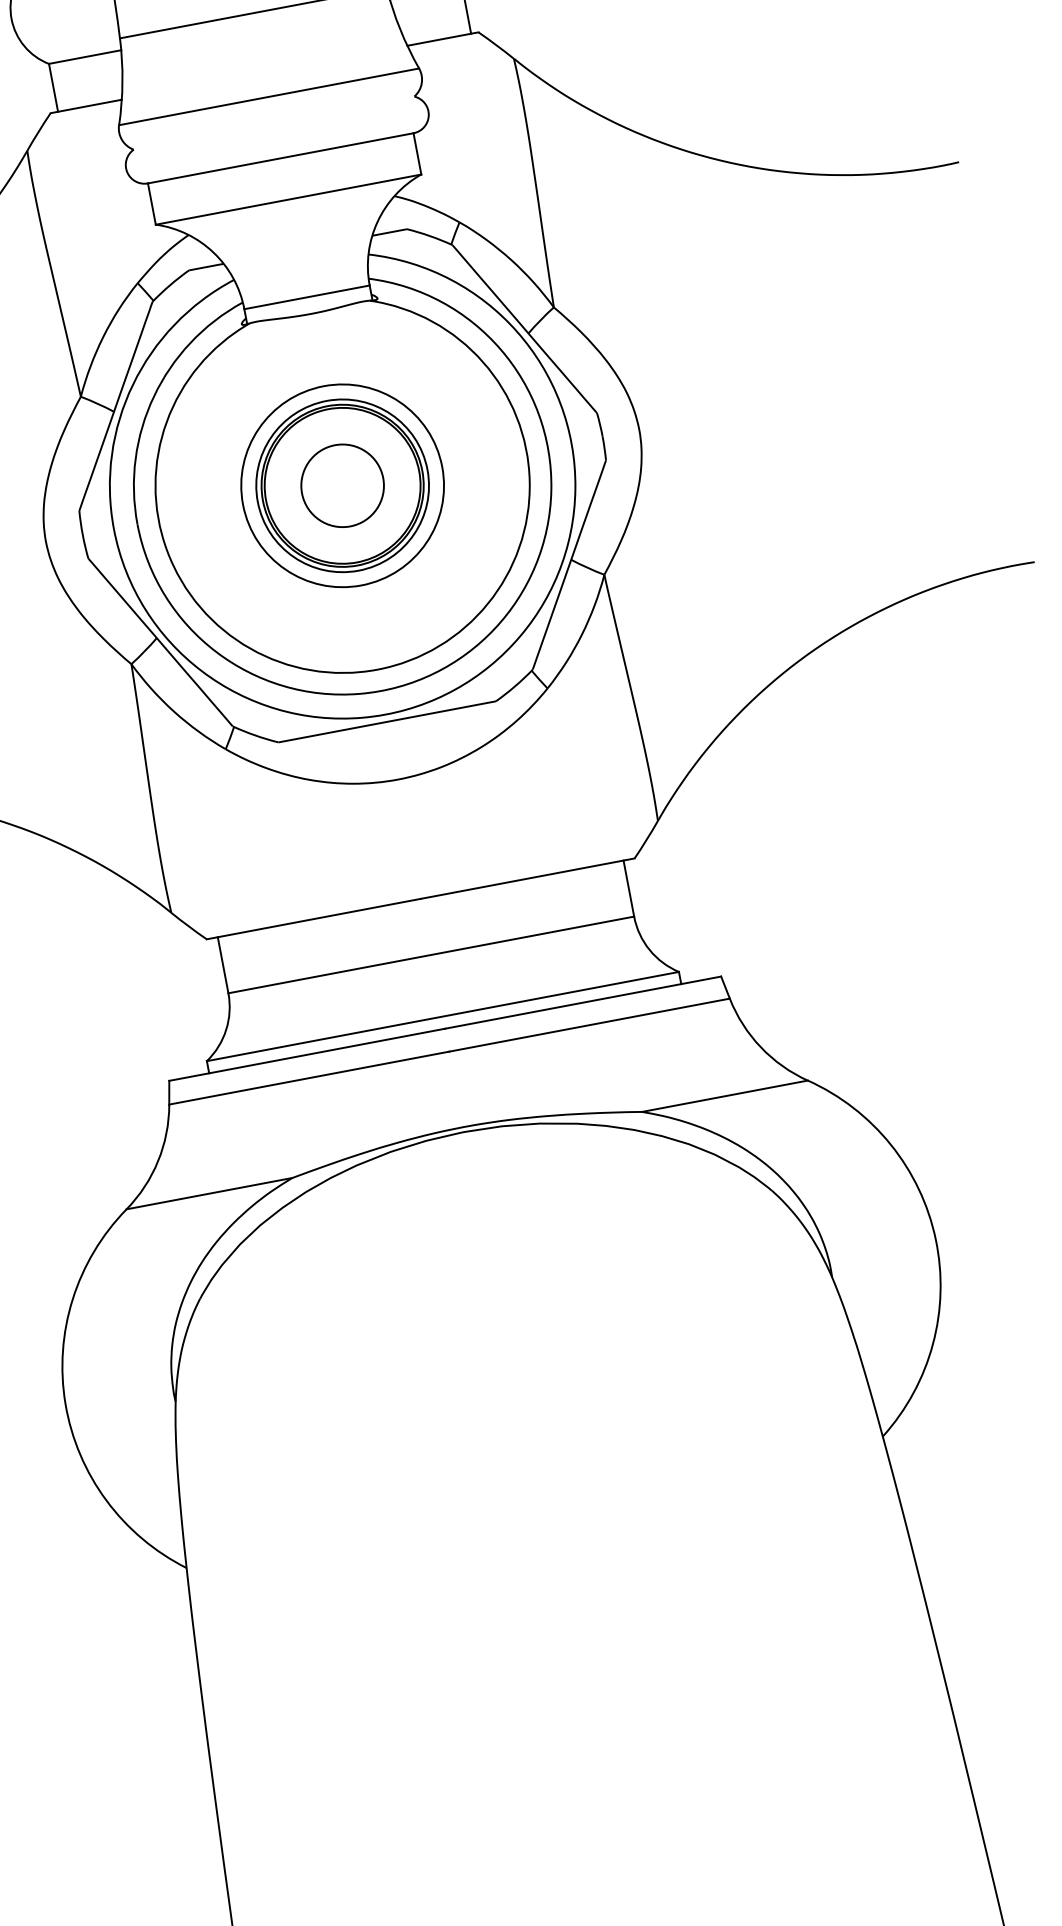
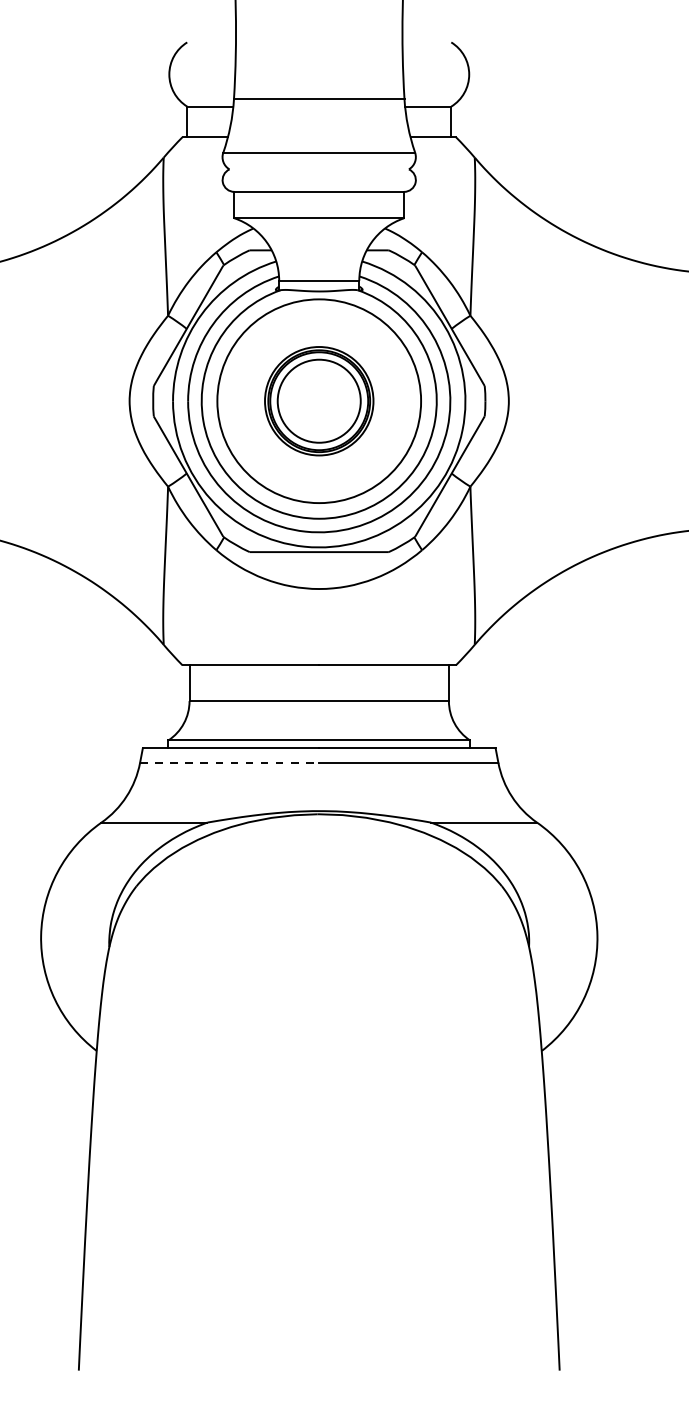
circle: (341, 484) -> (318, 400), size x1.6
circle: (343, 486) -> (319, 401), size x1.6
line: (309, 1077) -> (229, 762), solid -> dashed

